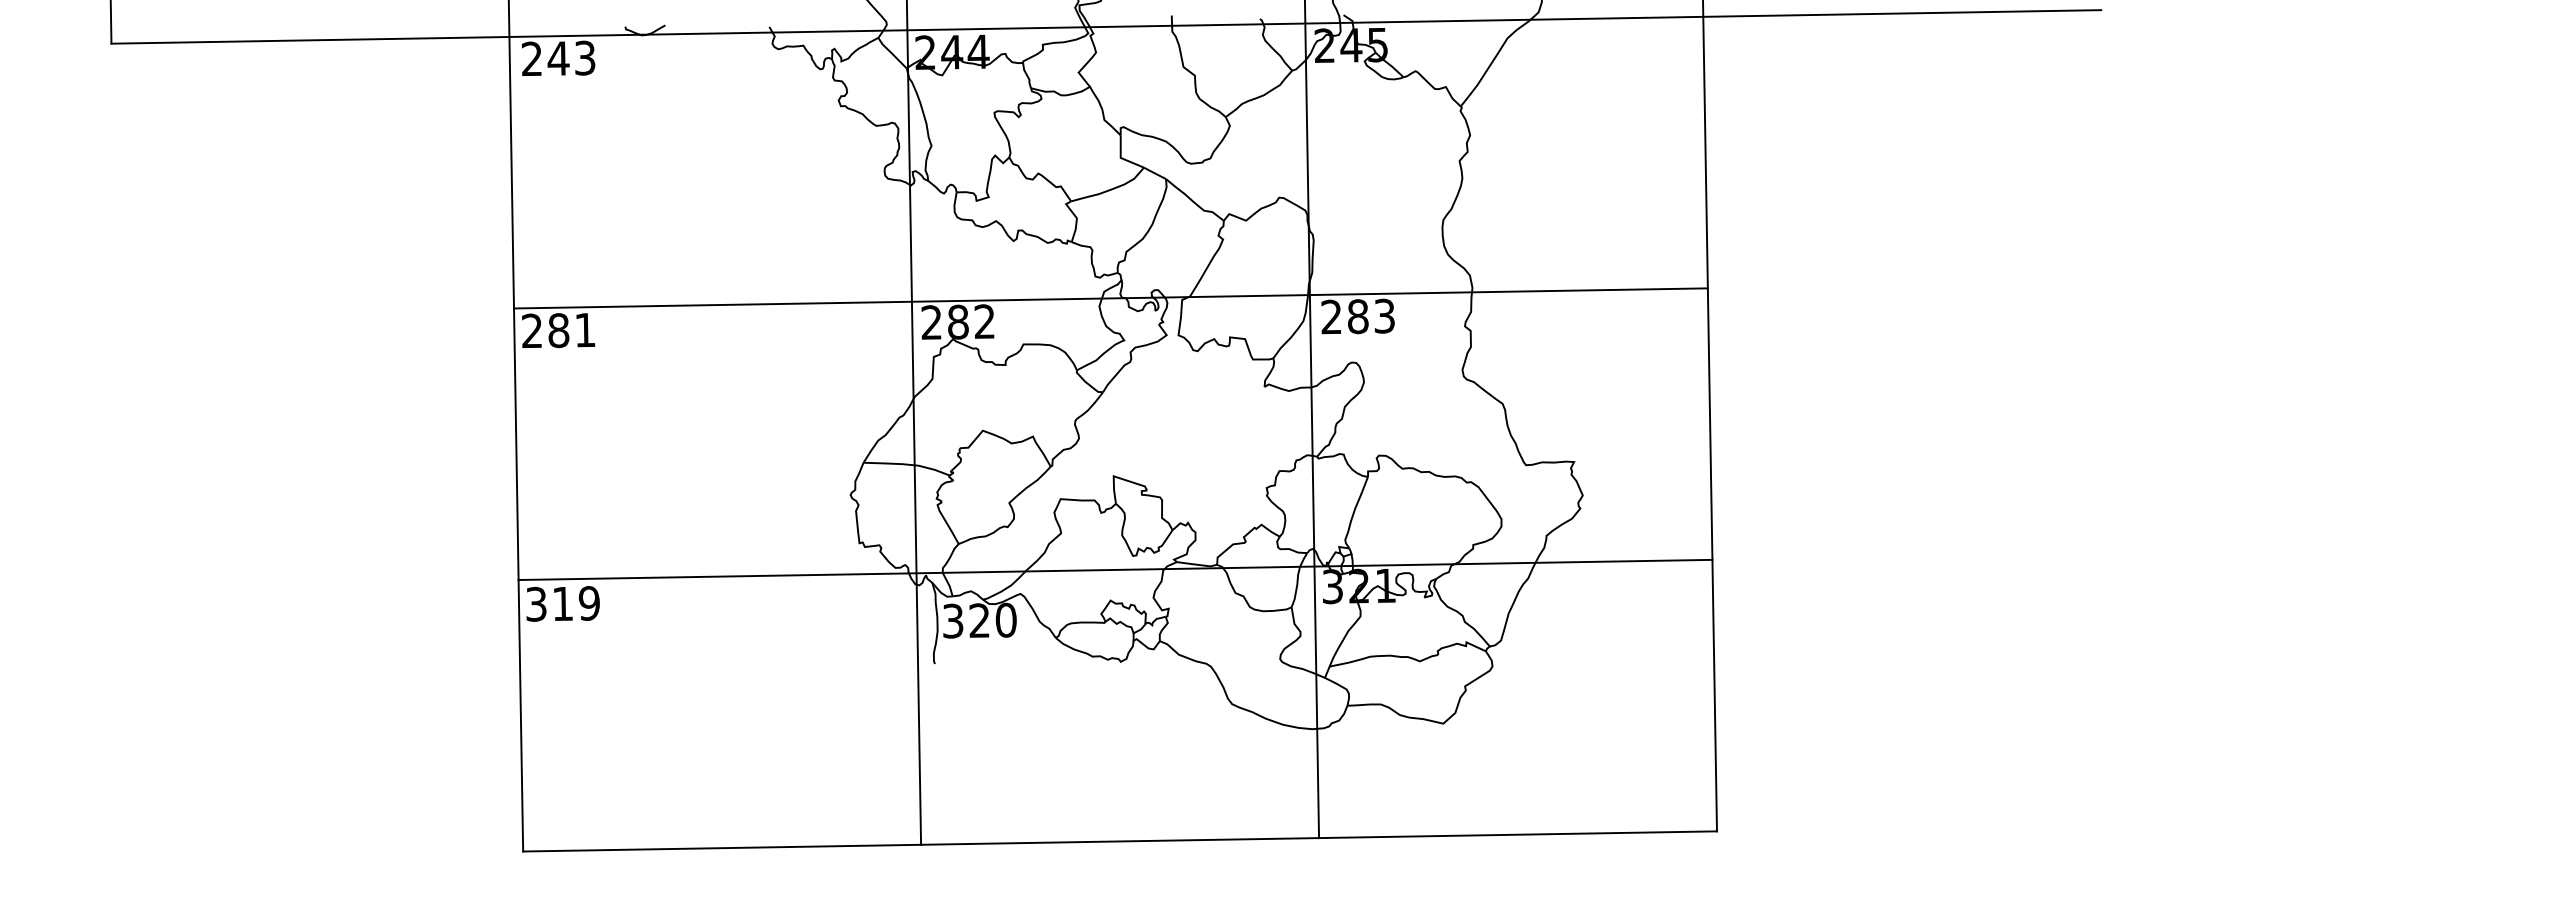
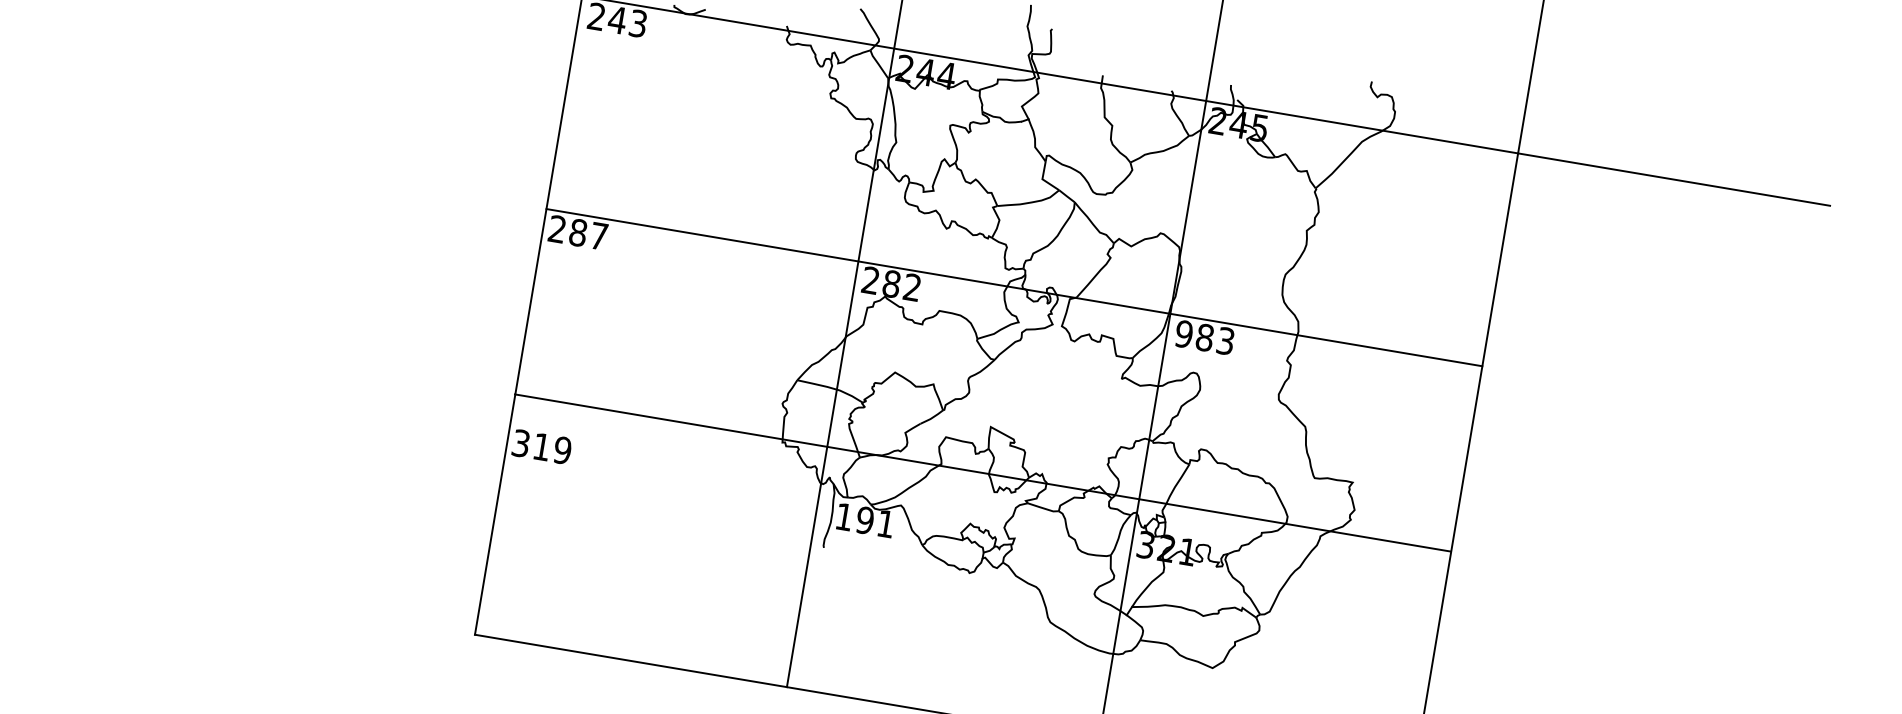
text: (1331, 316) -> (1184, 333), 283 -> 983
text: (585, 330) -> (599, 236), 281 -> 287
line: (1115, 569) -> (983, 472), moved
text: (979, 620) -> (865, 520), 320 -> 191

